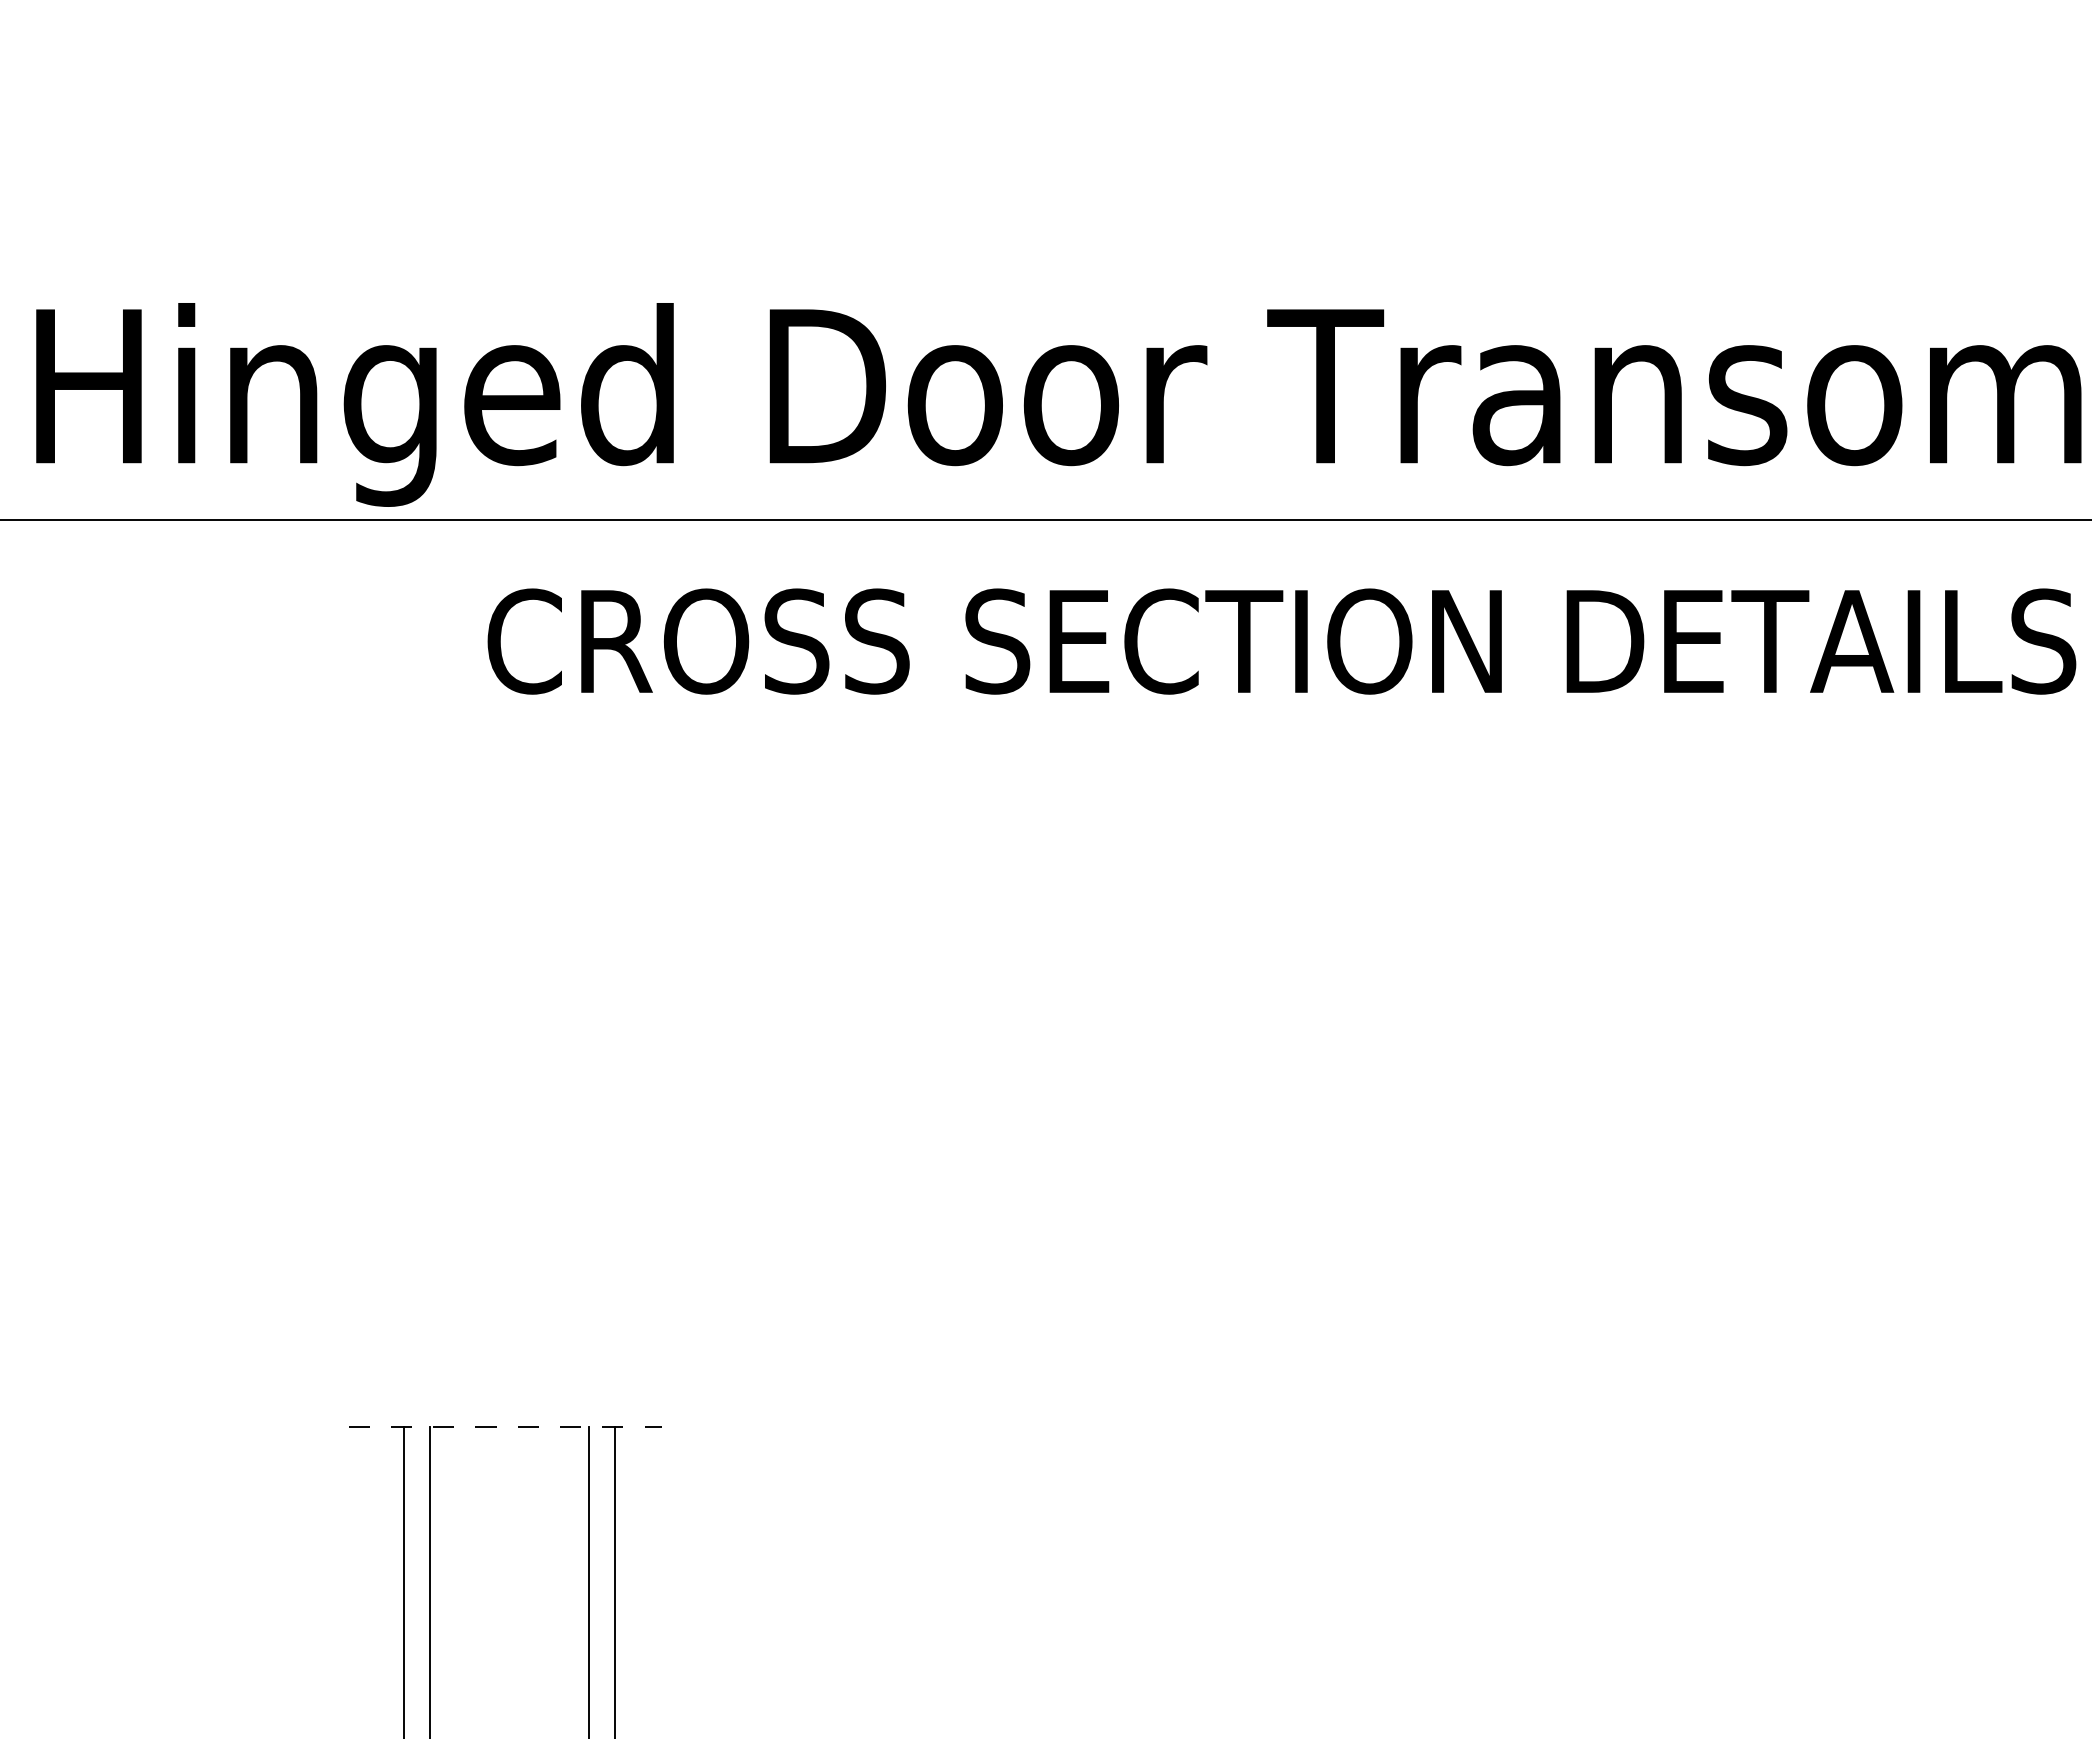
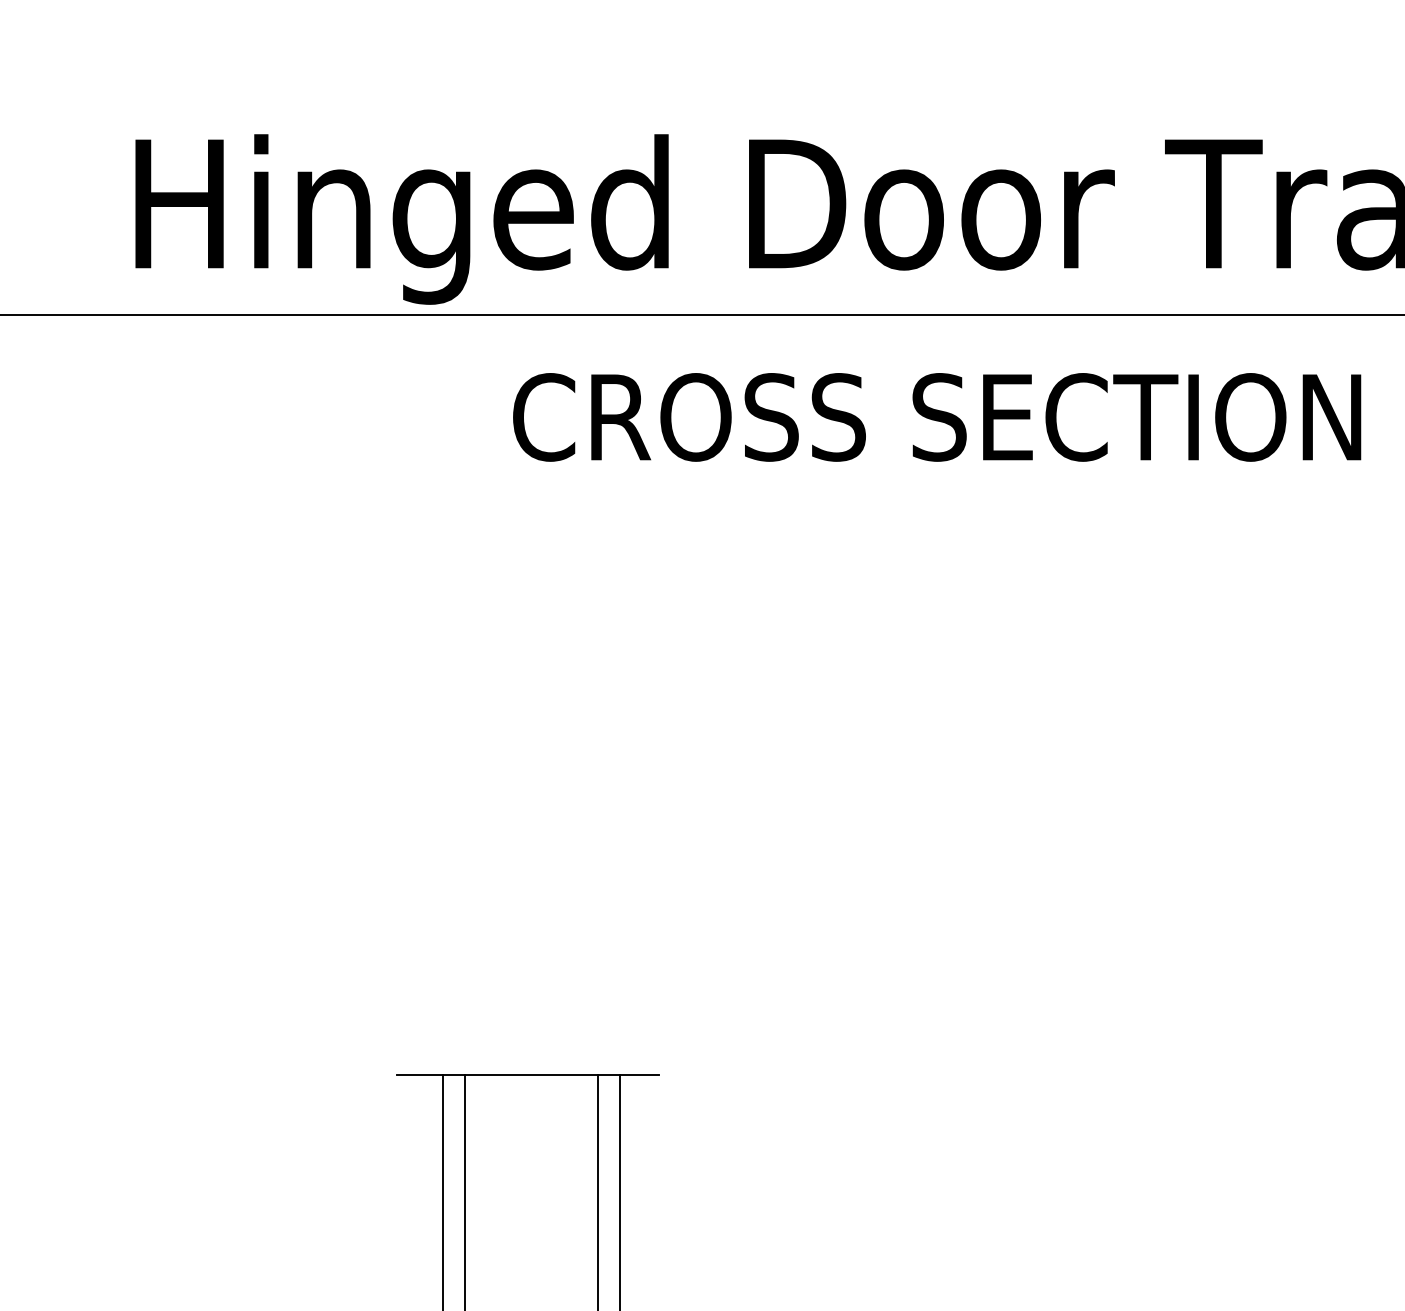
line: (505, 1427) -> (527, 1074), dashed -> solid

